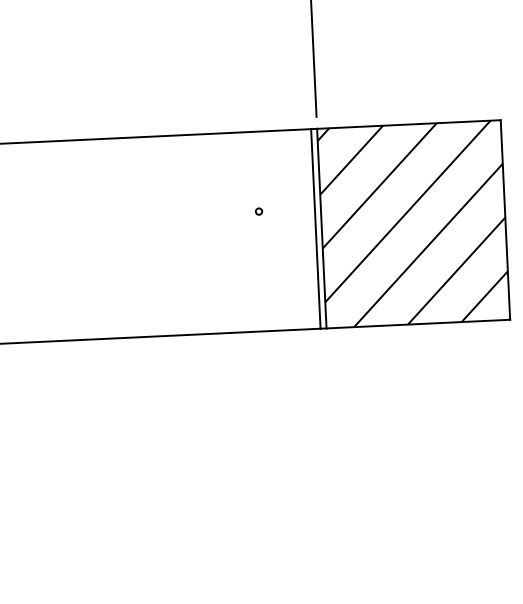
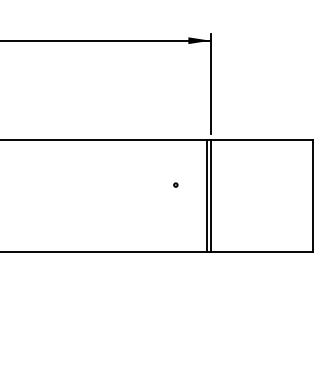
hatch: (413, 224) -> (261, 196), removed

